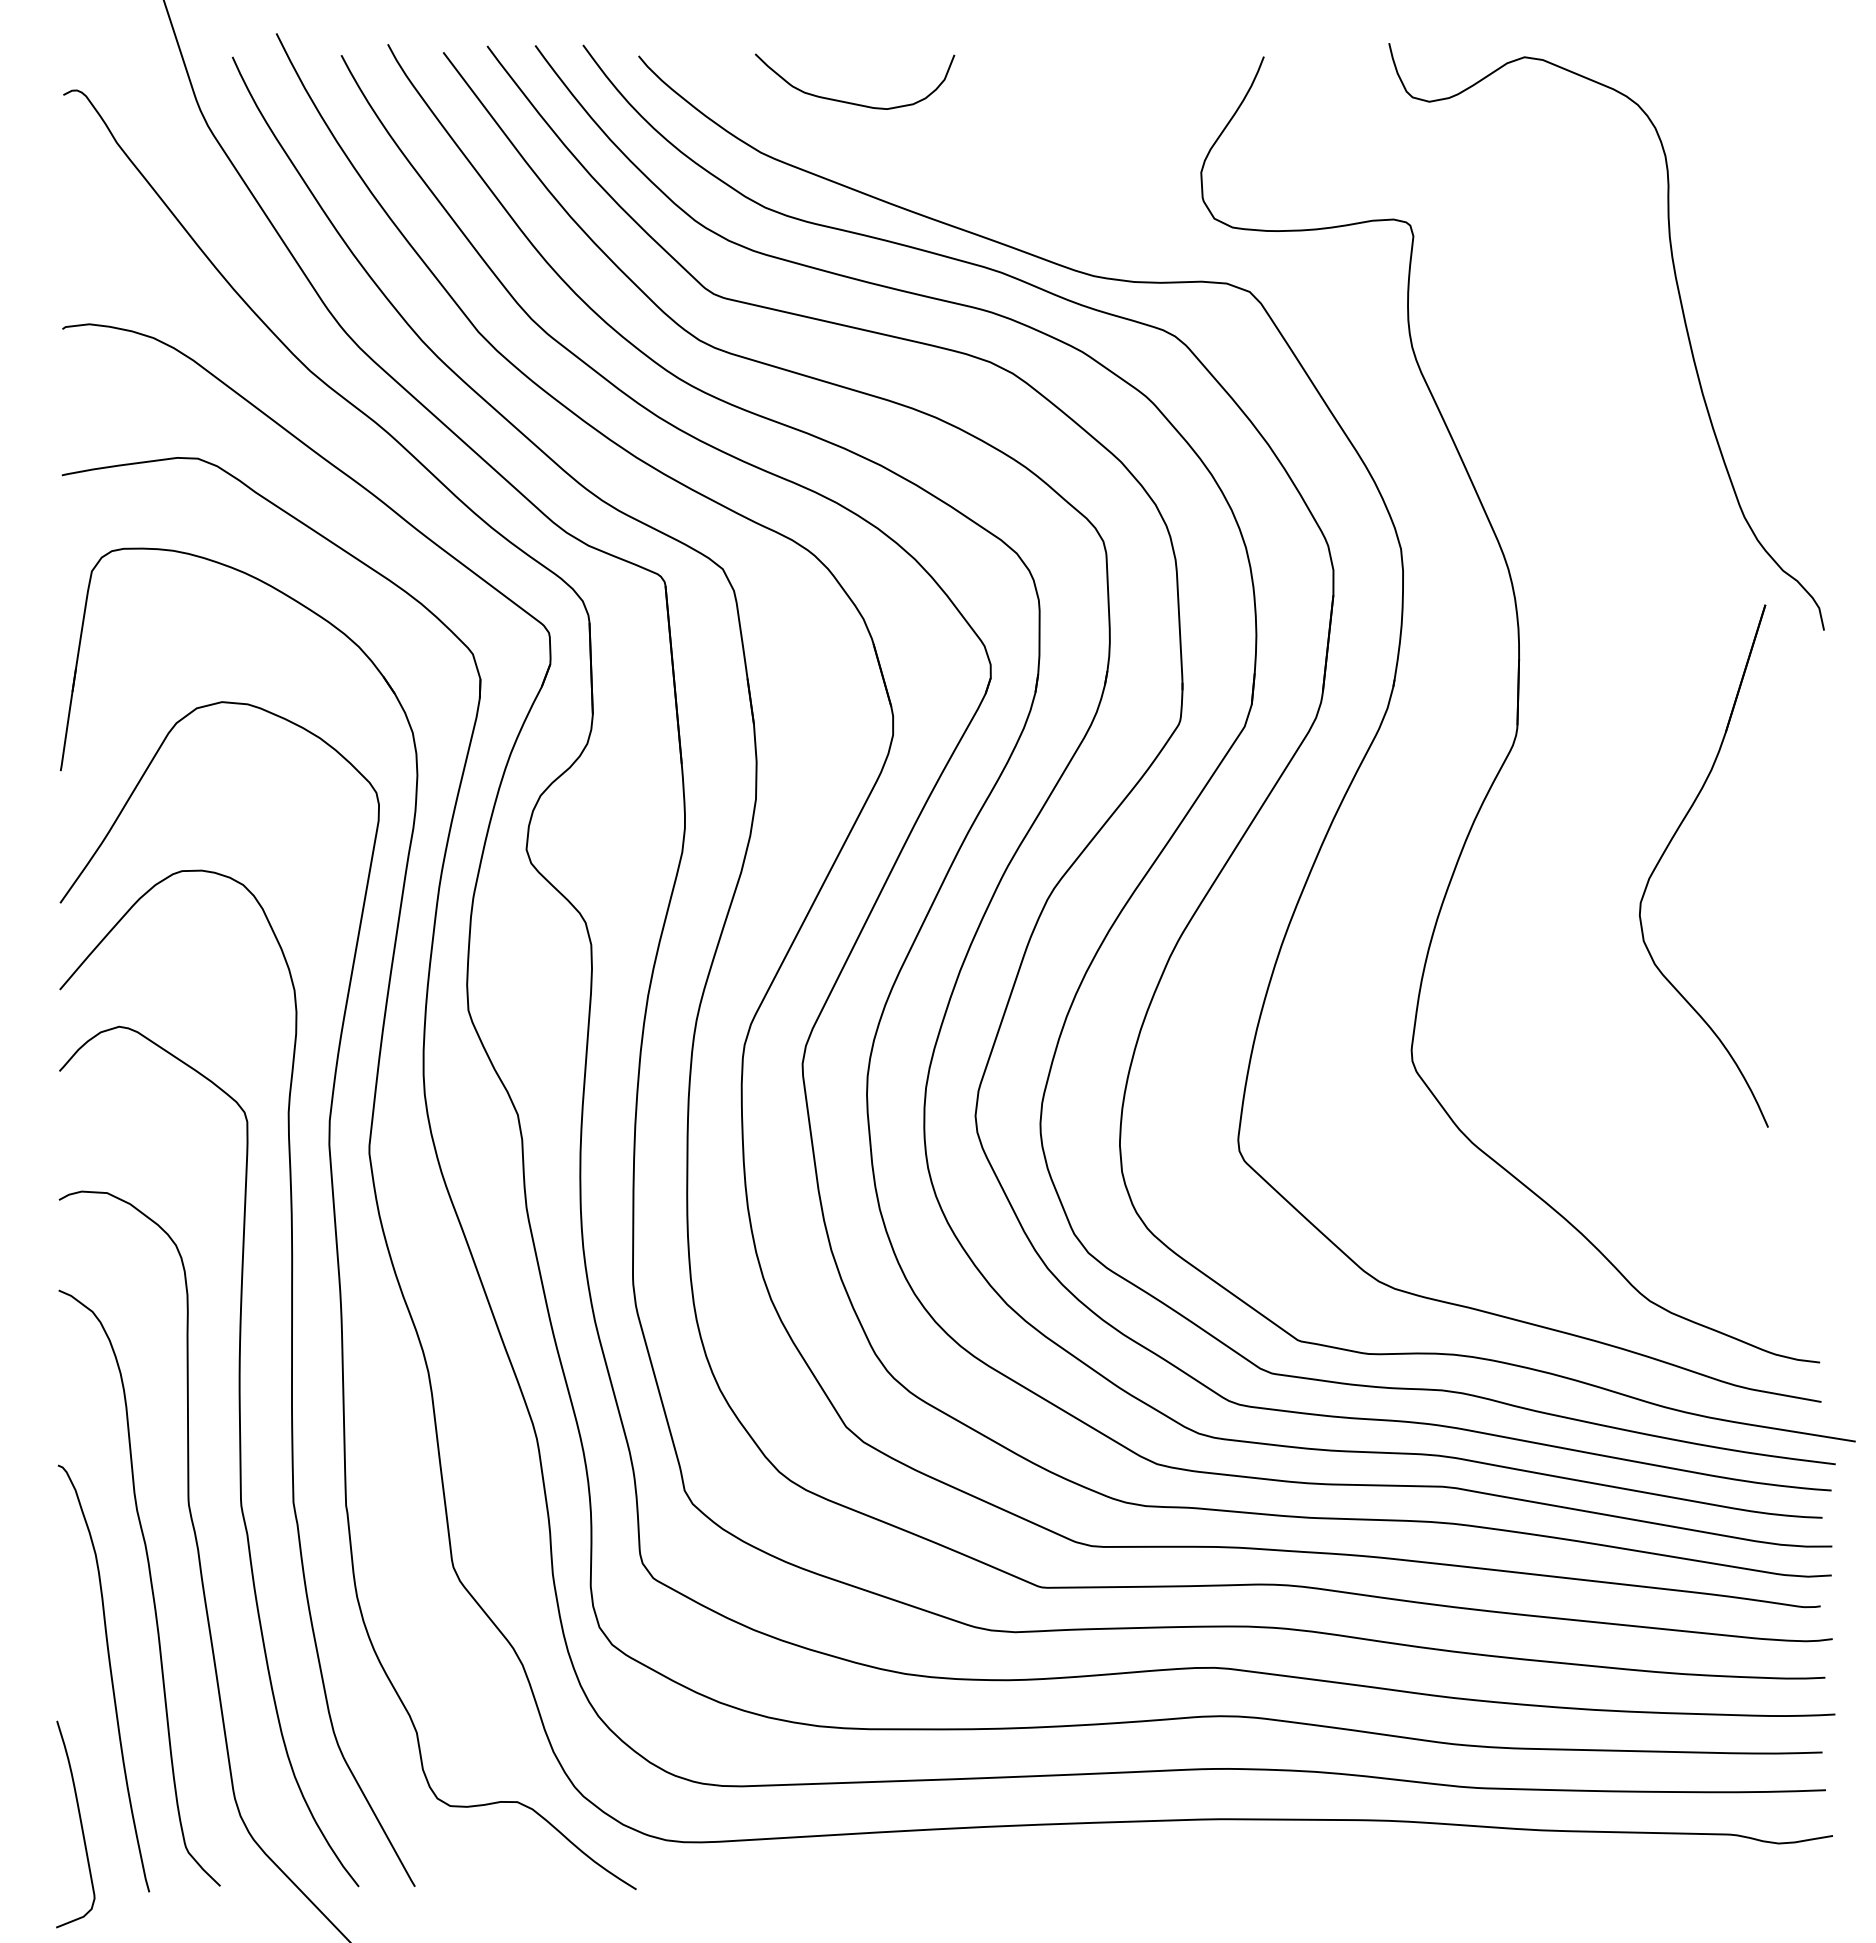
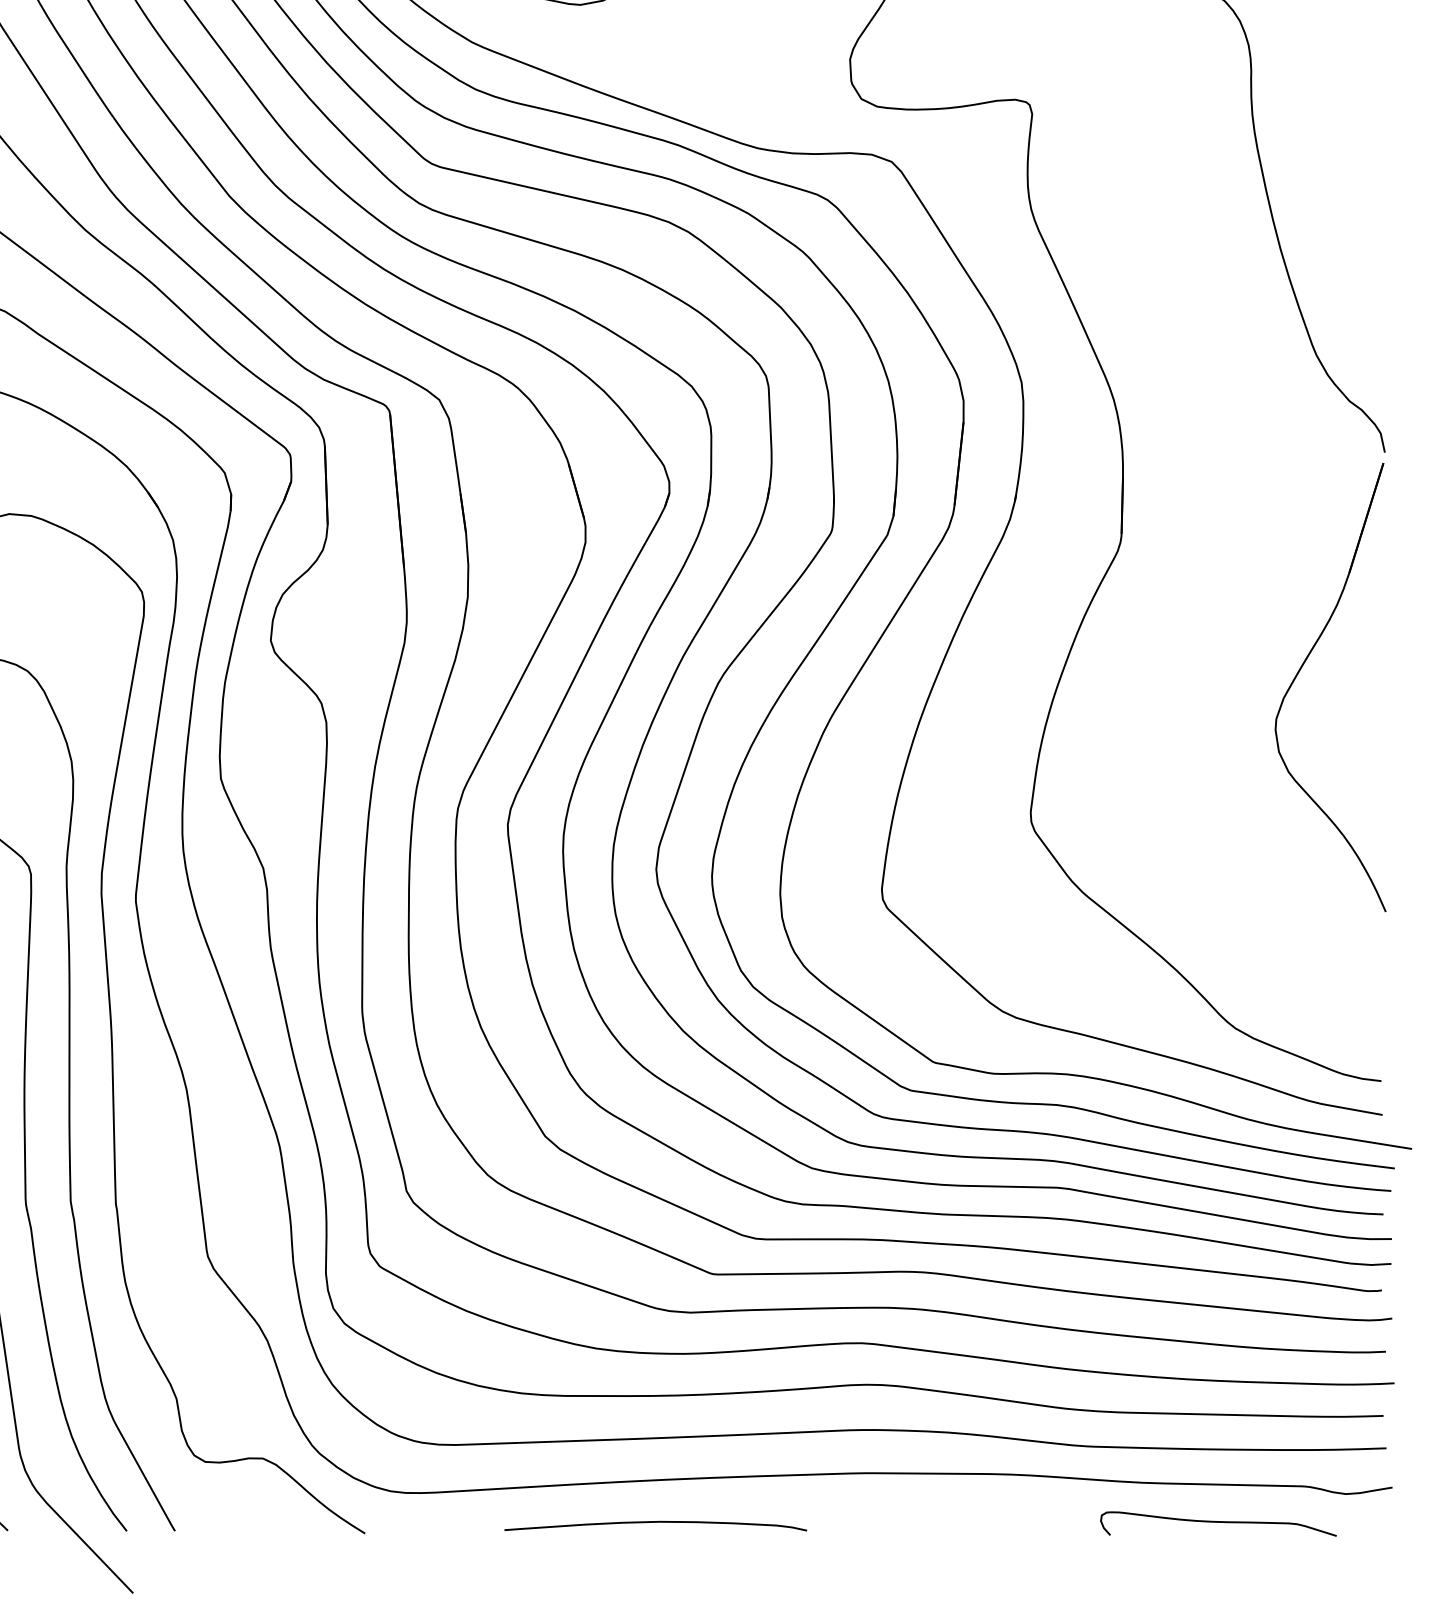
part: (1669, 845) -> (1301, 669), moved
curve: (974, 1876) -> (655, 1522), added
curve: (1630, 1876) -> (1218, 1522), added

